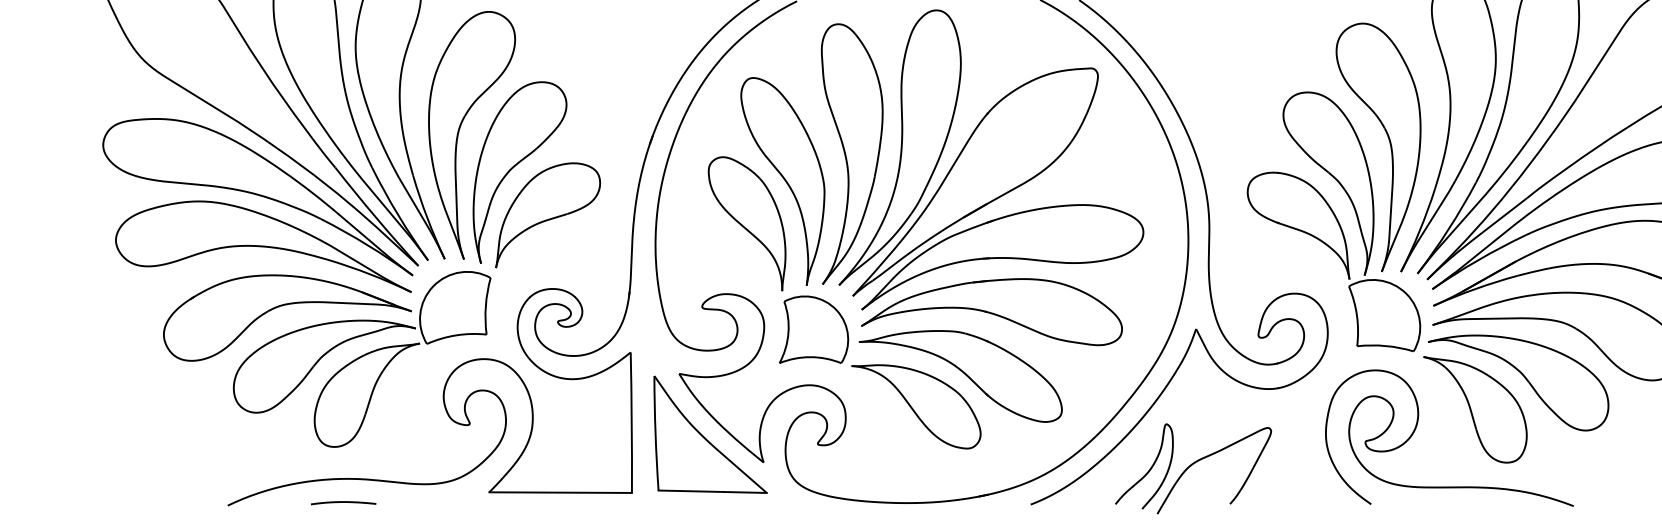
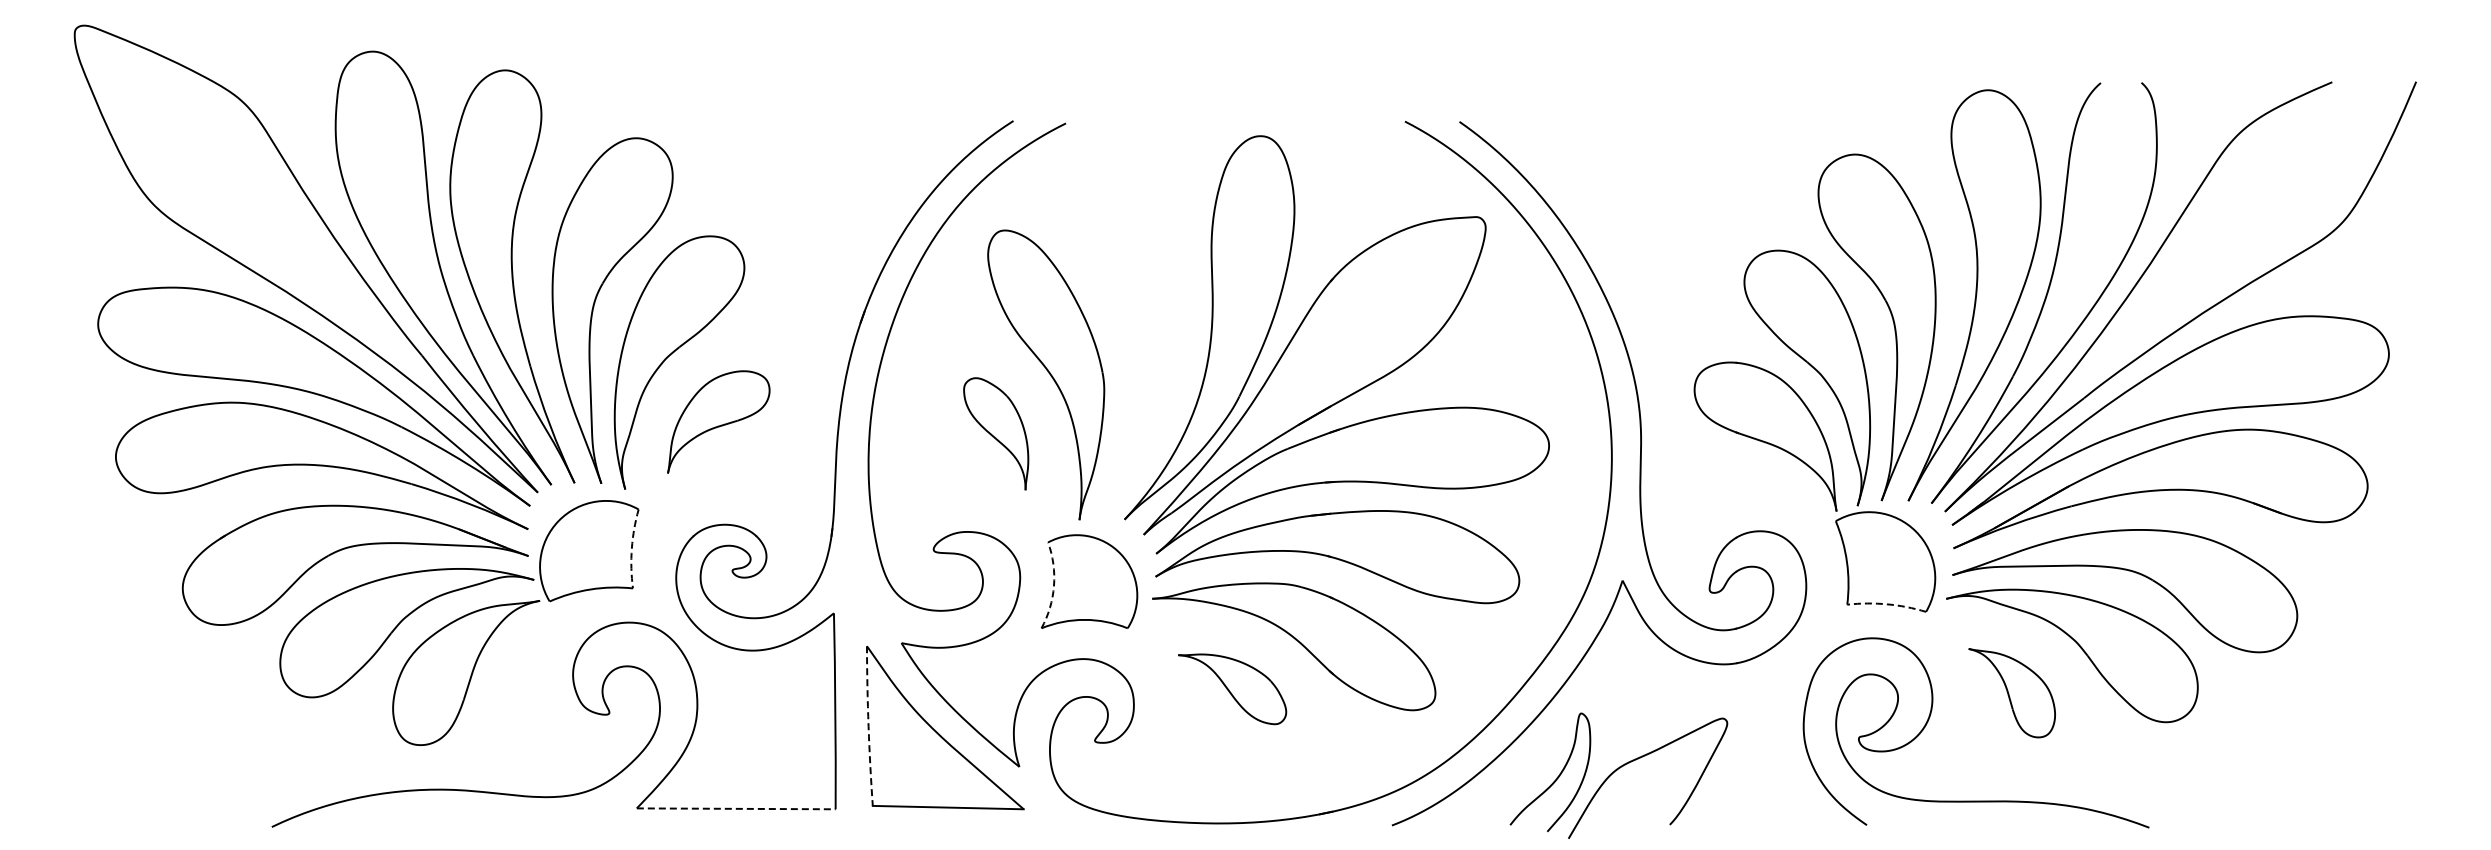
part: (851, 154) -> (1142, 336), removed
part: (547, 214) -> (718, 421), size x0.7
part: (746, 223) -> (995, 433), size x0.6
arc: (485, 305) -> (631, 548), solid -> dashed
arc: (788, 333) -> (1053, 586), solid -> dashed
arc: (1386, 346) -> (1887, 604), solid -> dashed
part: (916, 407) -> (1232, 689), size x0.6
part: (1474, 409) -> (2011, 692), size x0.6
arc: (655, 433) -> (868, 726), solid -> dashed
line: (560, 492) -> (736, 808), solid -> dashed
curve: (343, 502) -> (433, 822), removed

